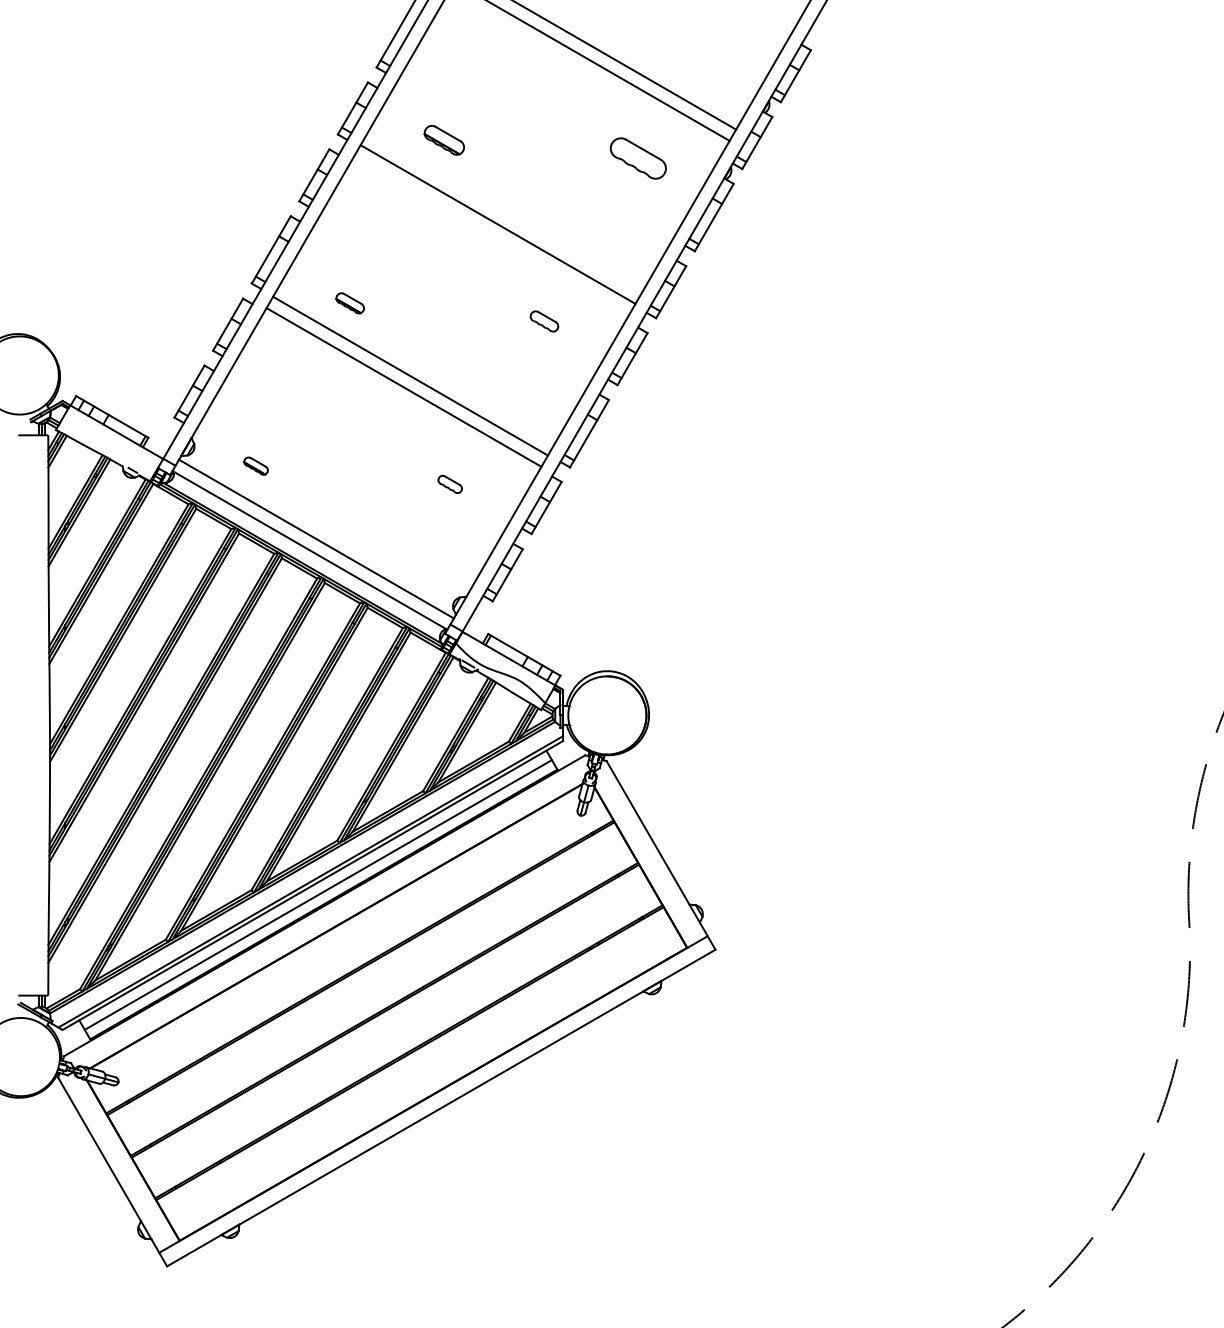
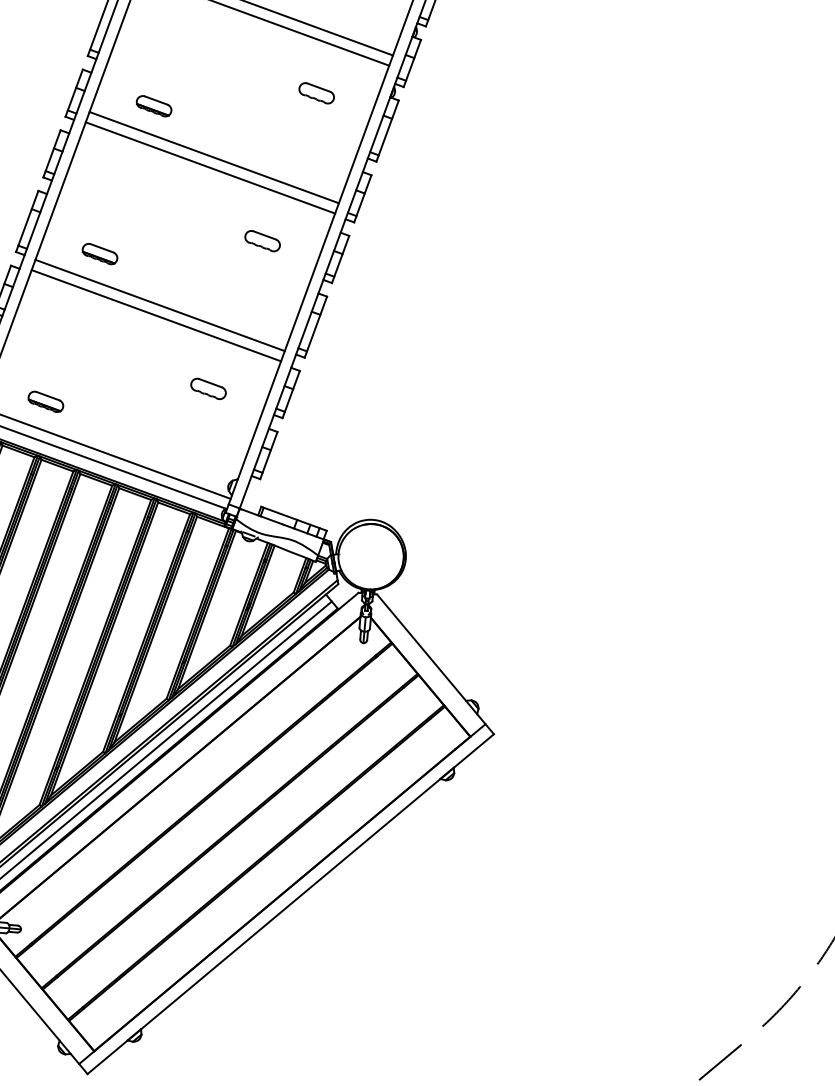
part: (638, 158) -> (316, 93), size x0.71
line: (504, 212) -> (214, 157), added
part: (349, 303) -> (99, 254), size x1.43
part: (544, 321) -> (262, 241), size x1.43
part: (255, 465) -> (45, 401), size x1.67
part: (449, 484) -> (207, 389), size x1.67

